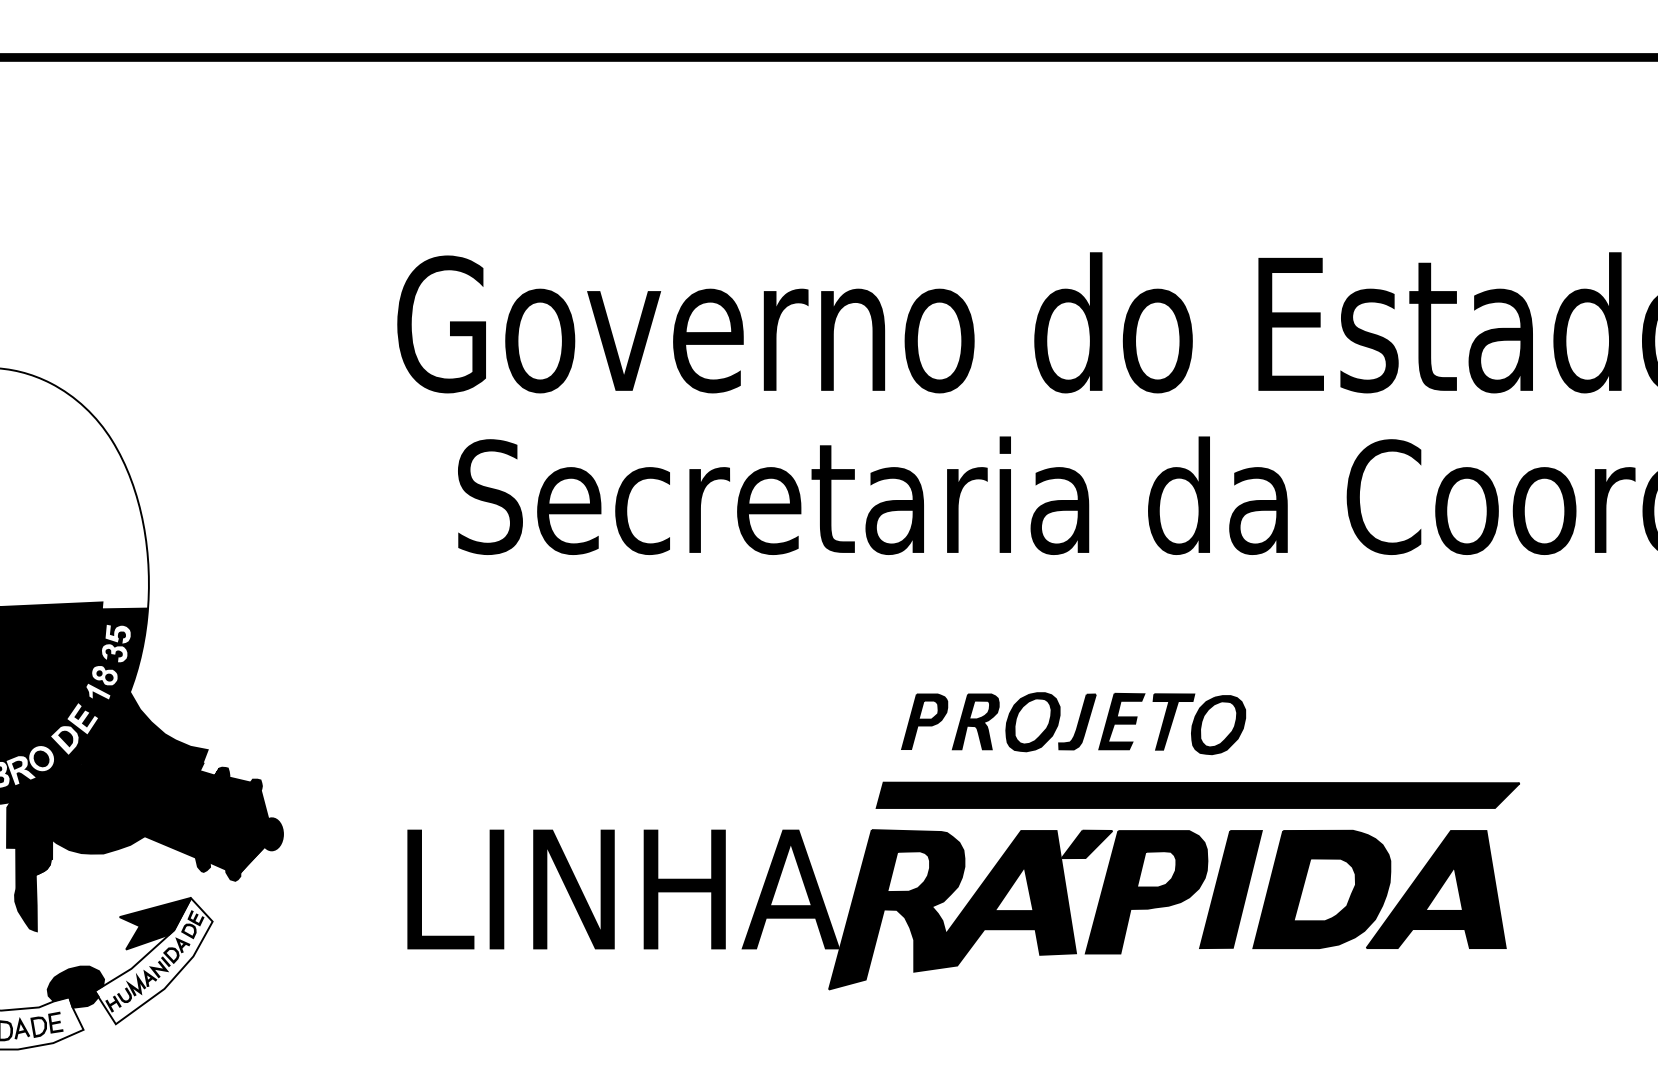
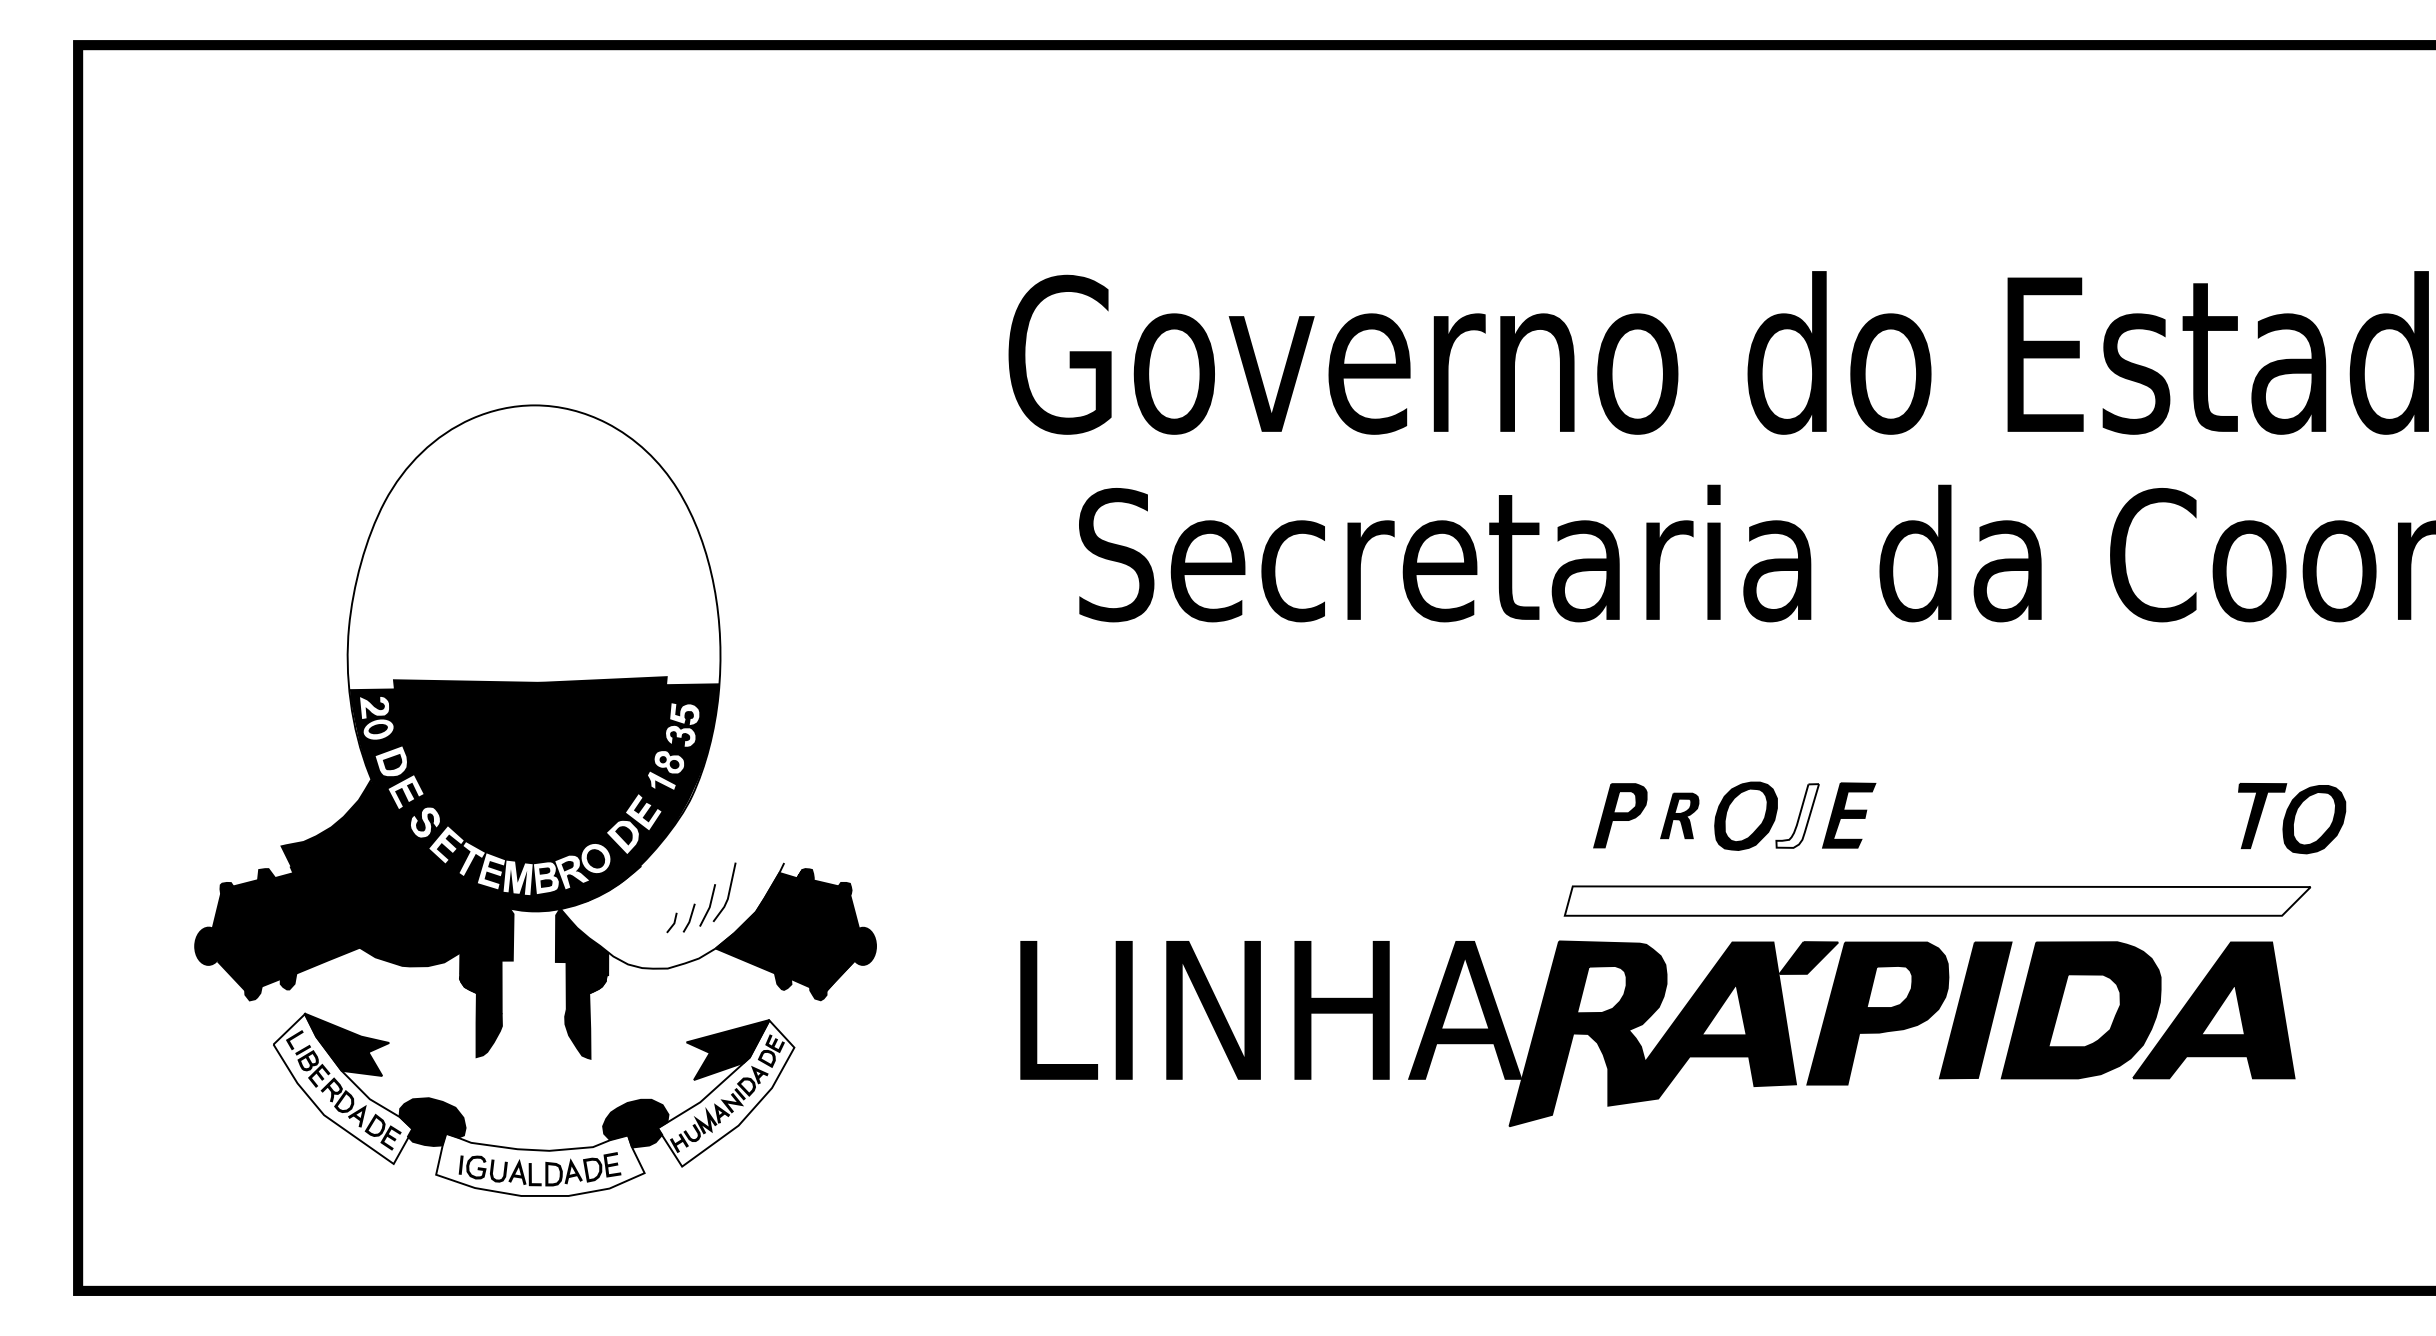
part: (975, 721) -> (1679, 815), size x0.7
fill: (1077, 721) -> (1797, 815), removed
part: (1199, 724) -> (2292, 818), moved
fill: (110, 759) -> (675, 859), removed
fill: (1197, 794) -> (1937, 900), removed

